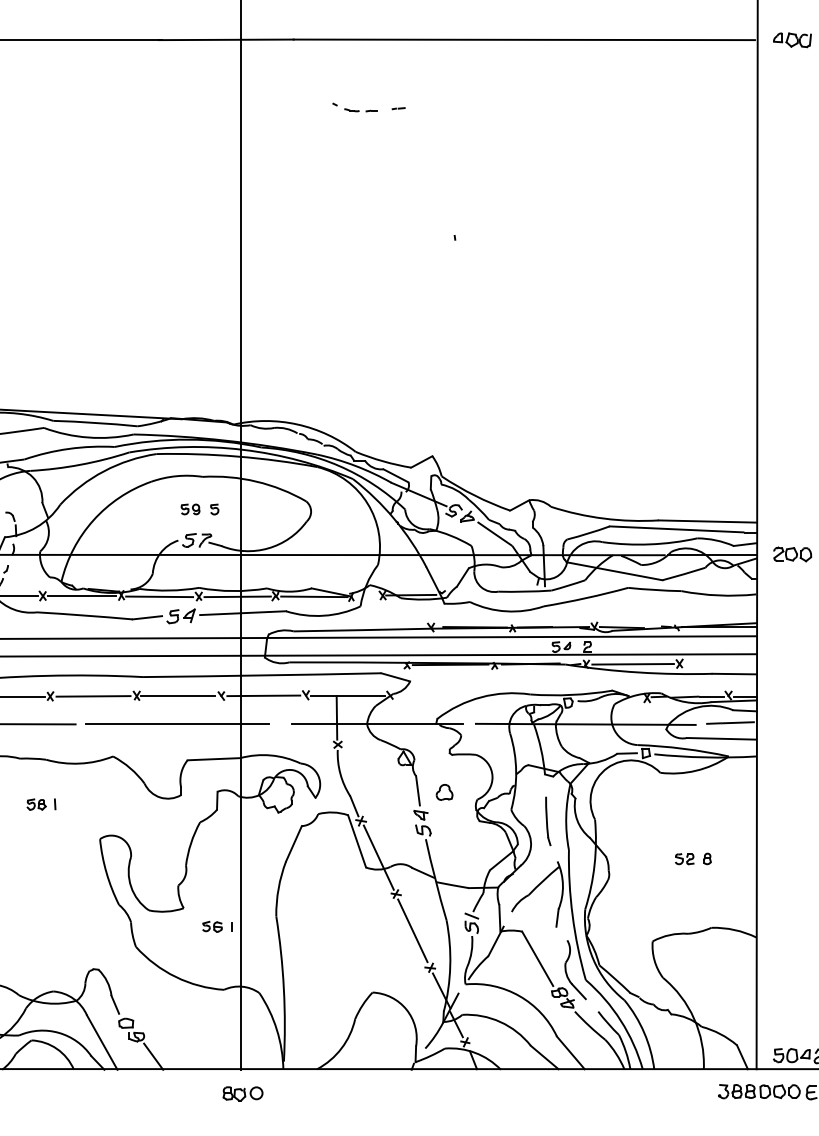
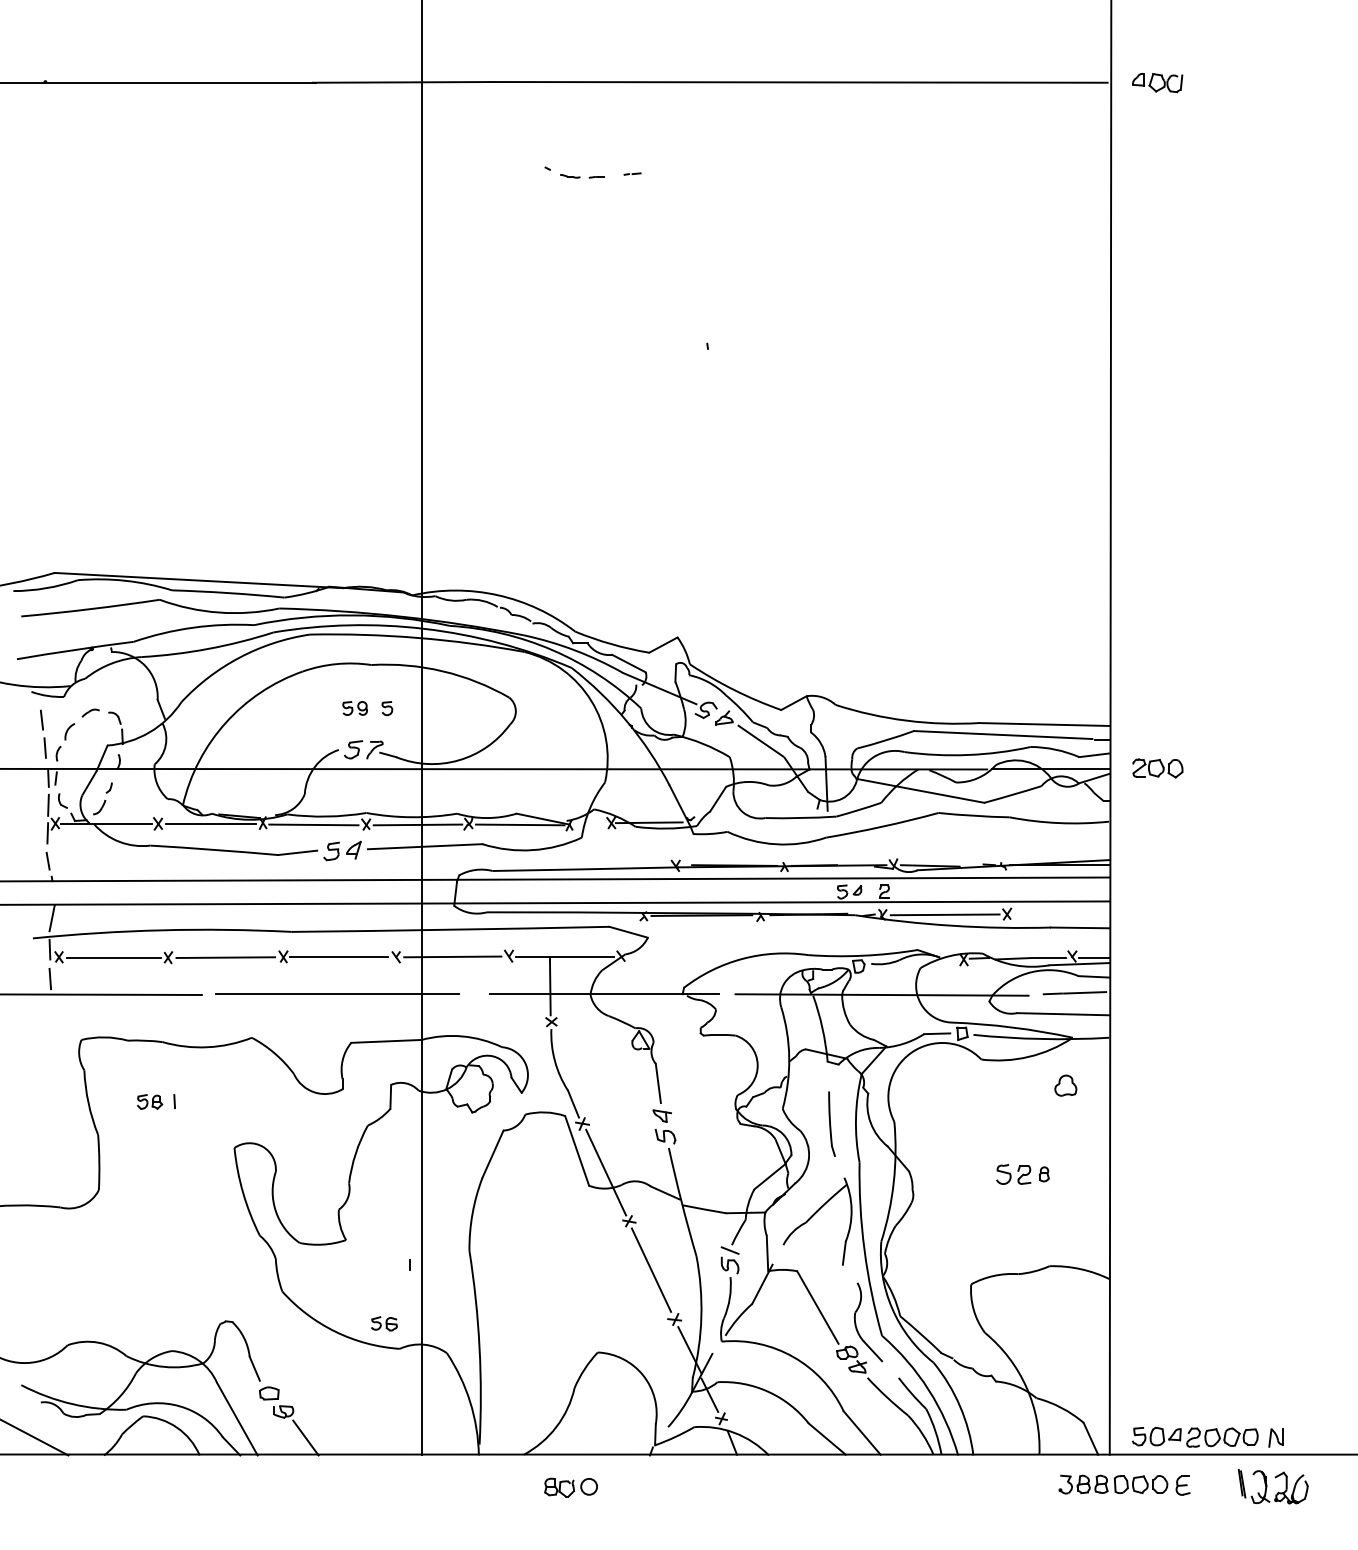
part: (444, 792) -> (1065, 1085), moved
part: (684, 859) -> (1013, 1174), size x1.4
part: (212, 926) -> (384, 1323), moved
part: (242, 1093) -> (570, 1487), moved

